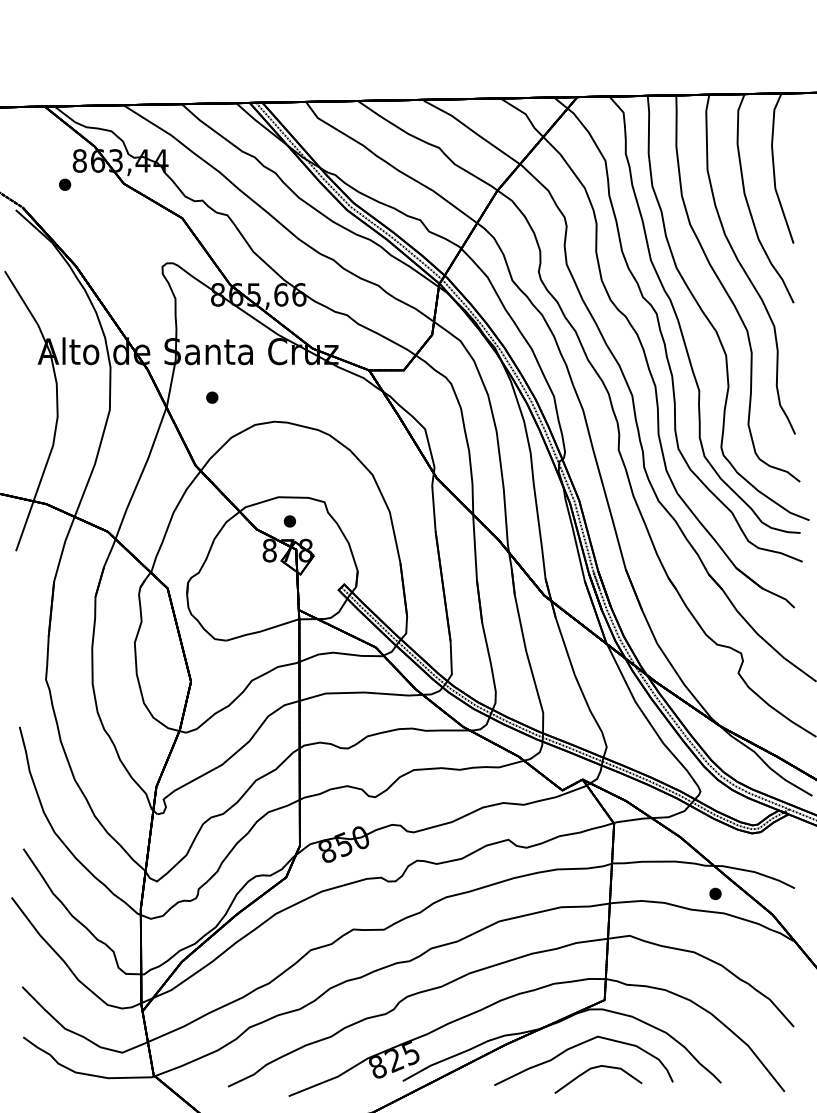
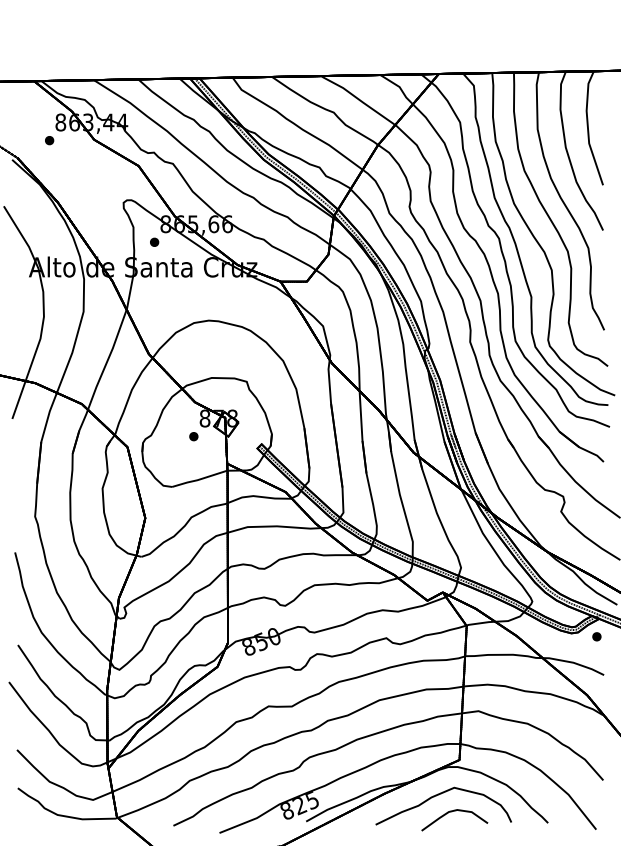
part: (212, 397) -> (154, 242), moved
part: (289, 521) -> (193, 436), moved
part: (715, 893) -> (596, 636), moved

